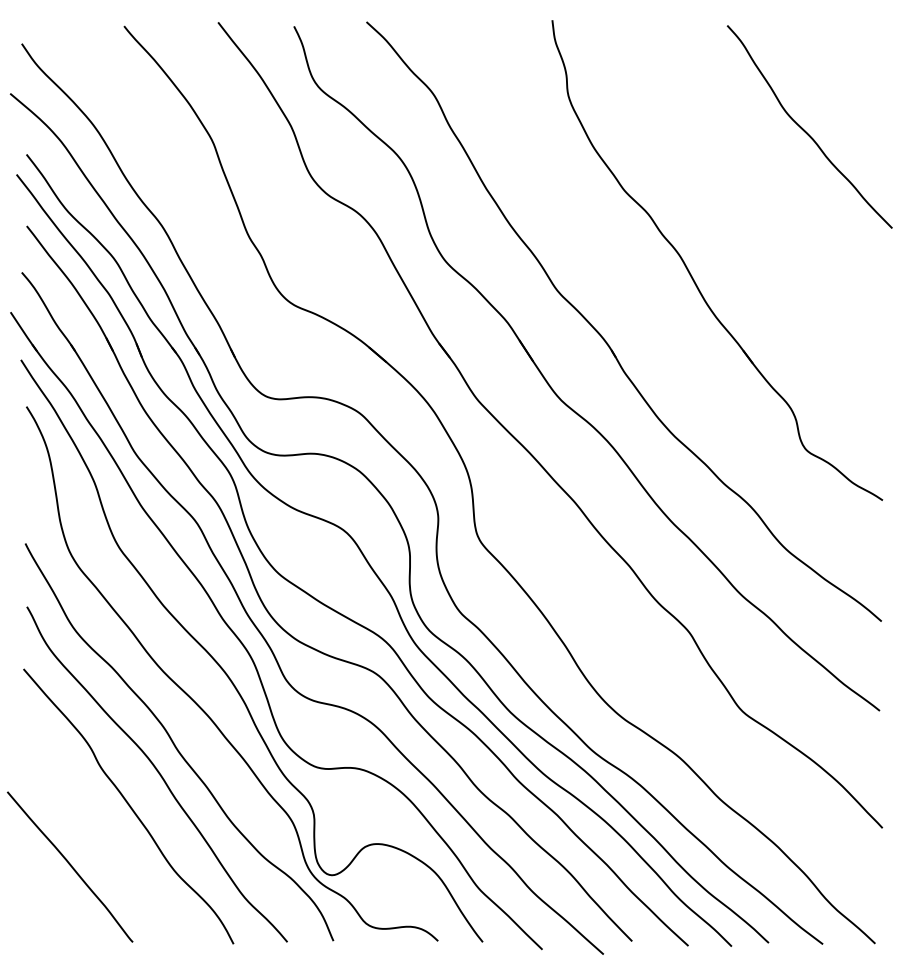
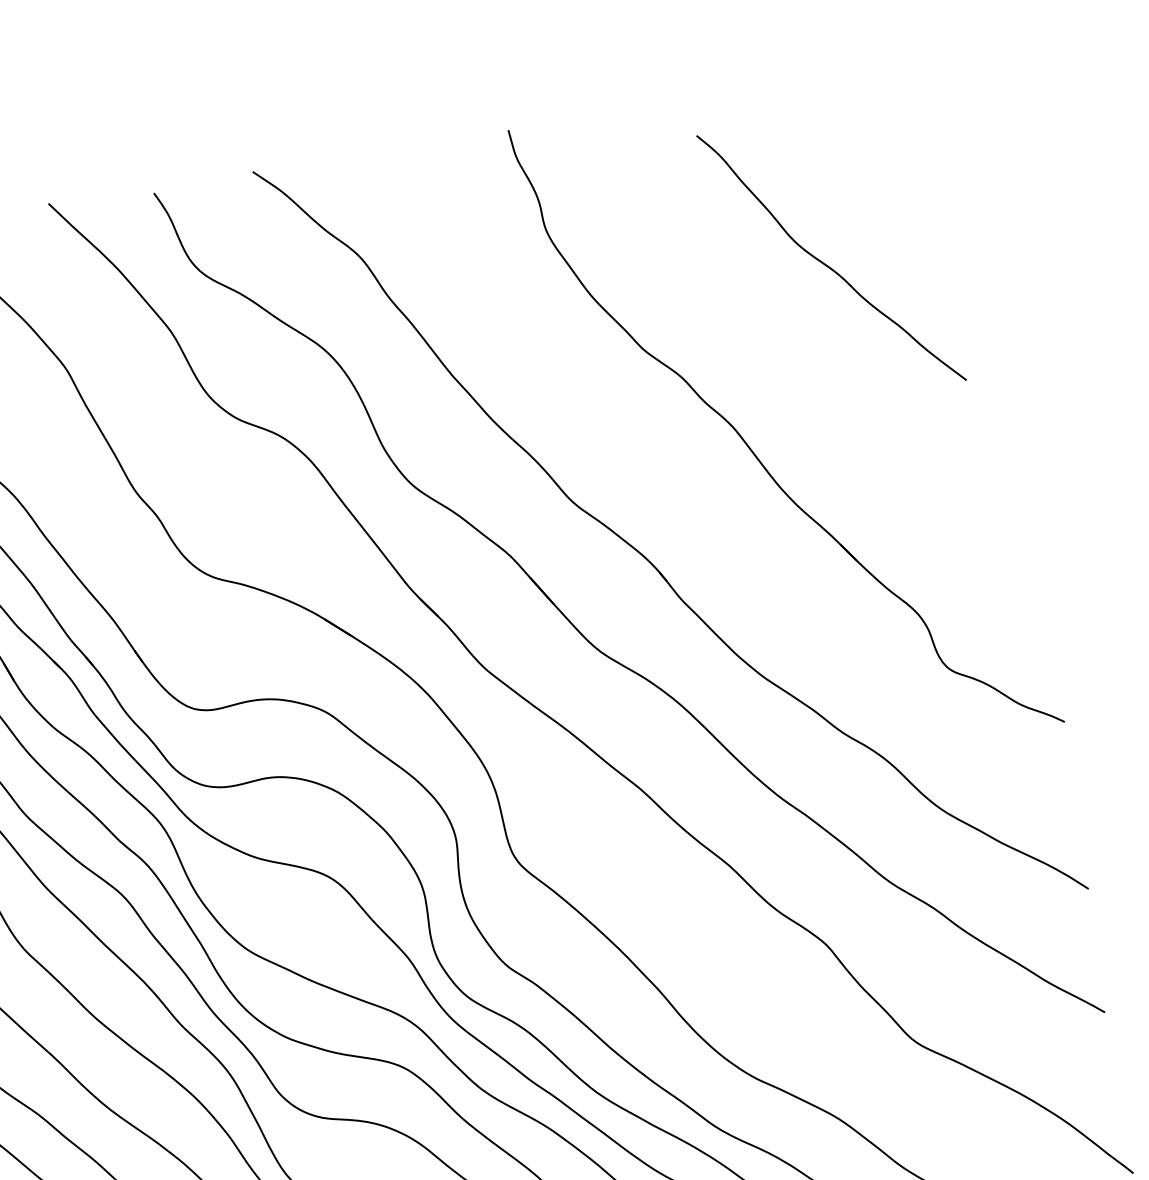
curve: (805, 130) -> (826, 263), moved

